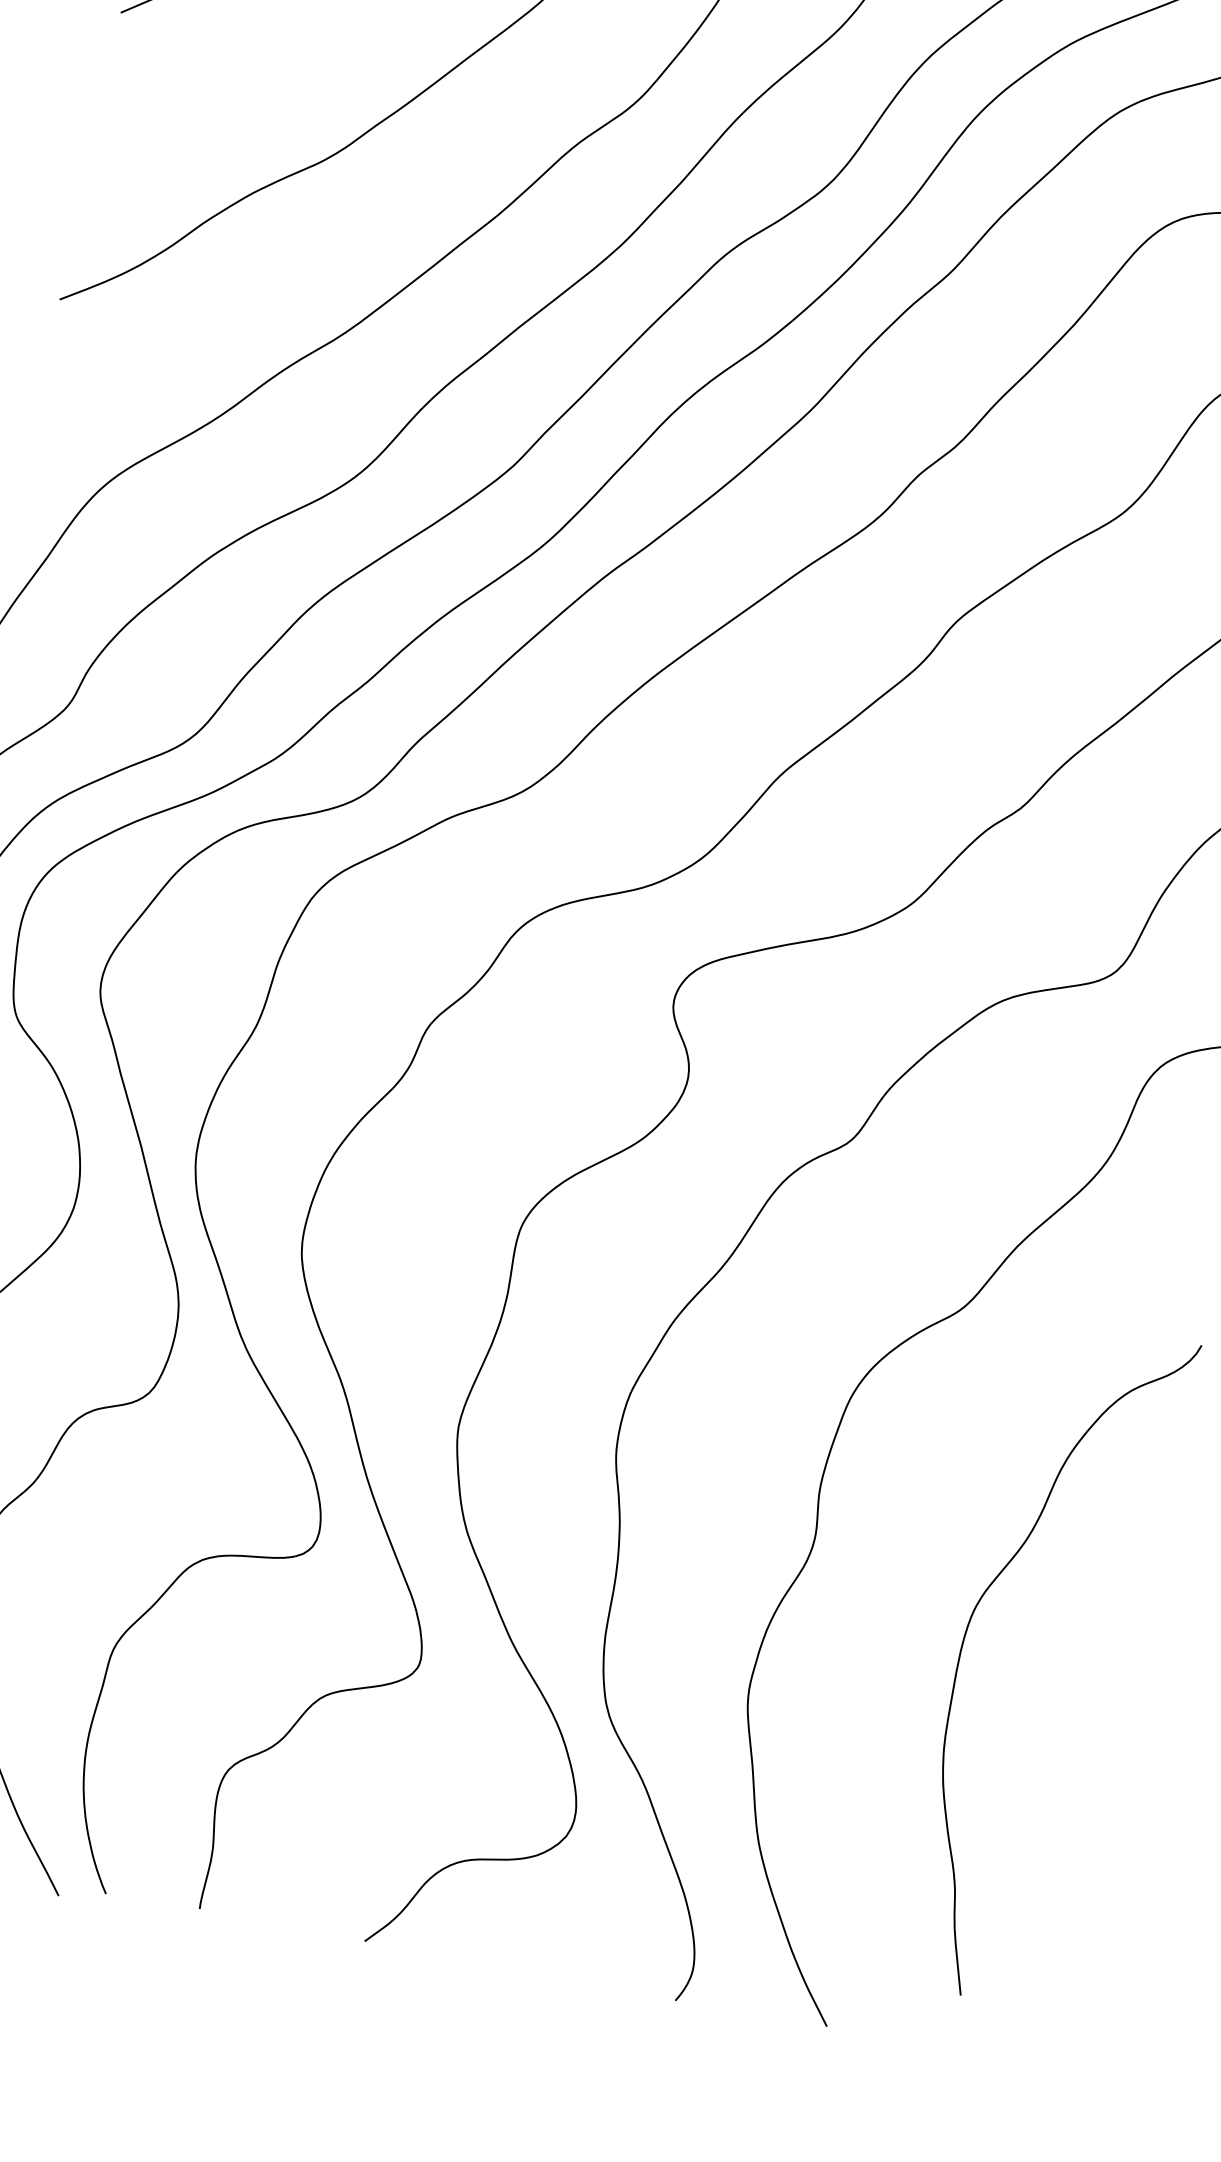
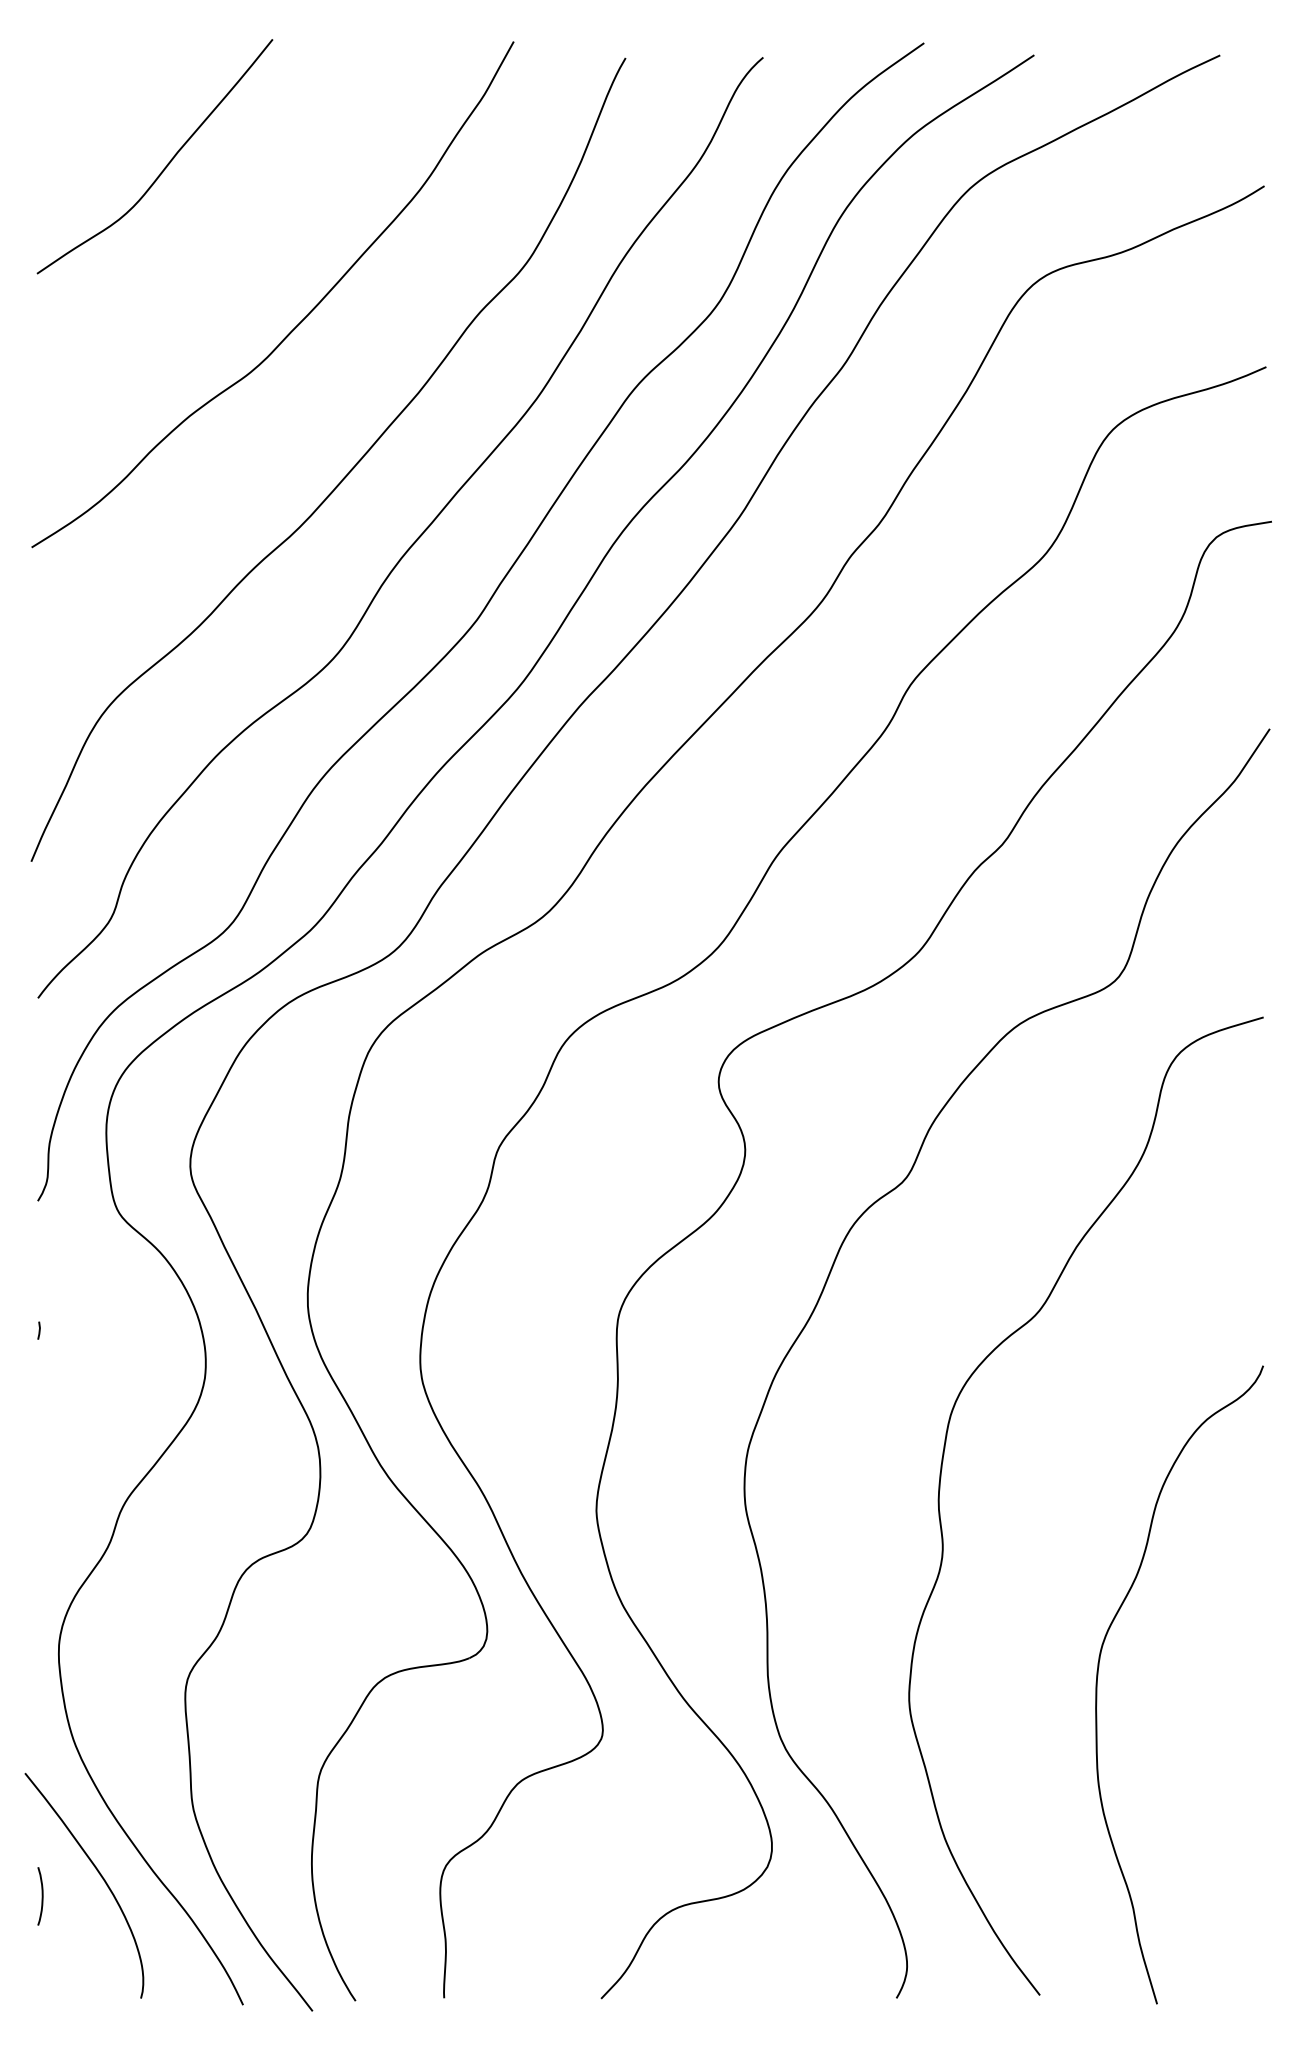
curve: (965, 1638) -> (1098, 1676), moved

